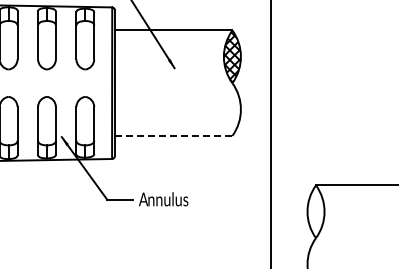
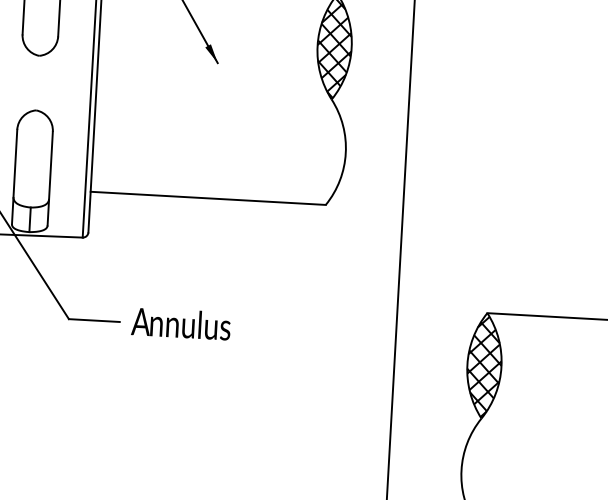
line: (173, 135) -> (208, 197), dashed -> solid
hatch: (315, 212) -> (483, 367), added

